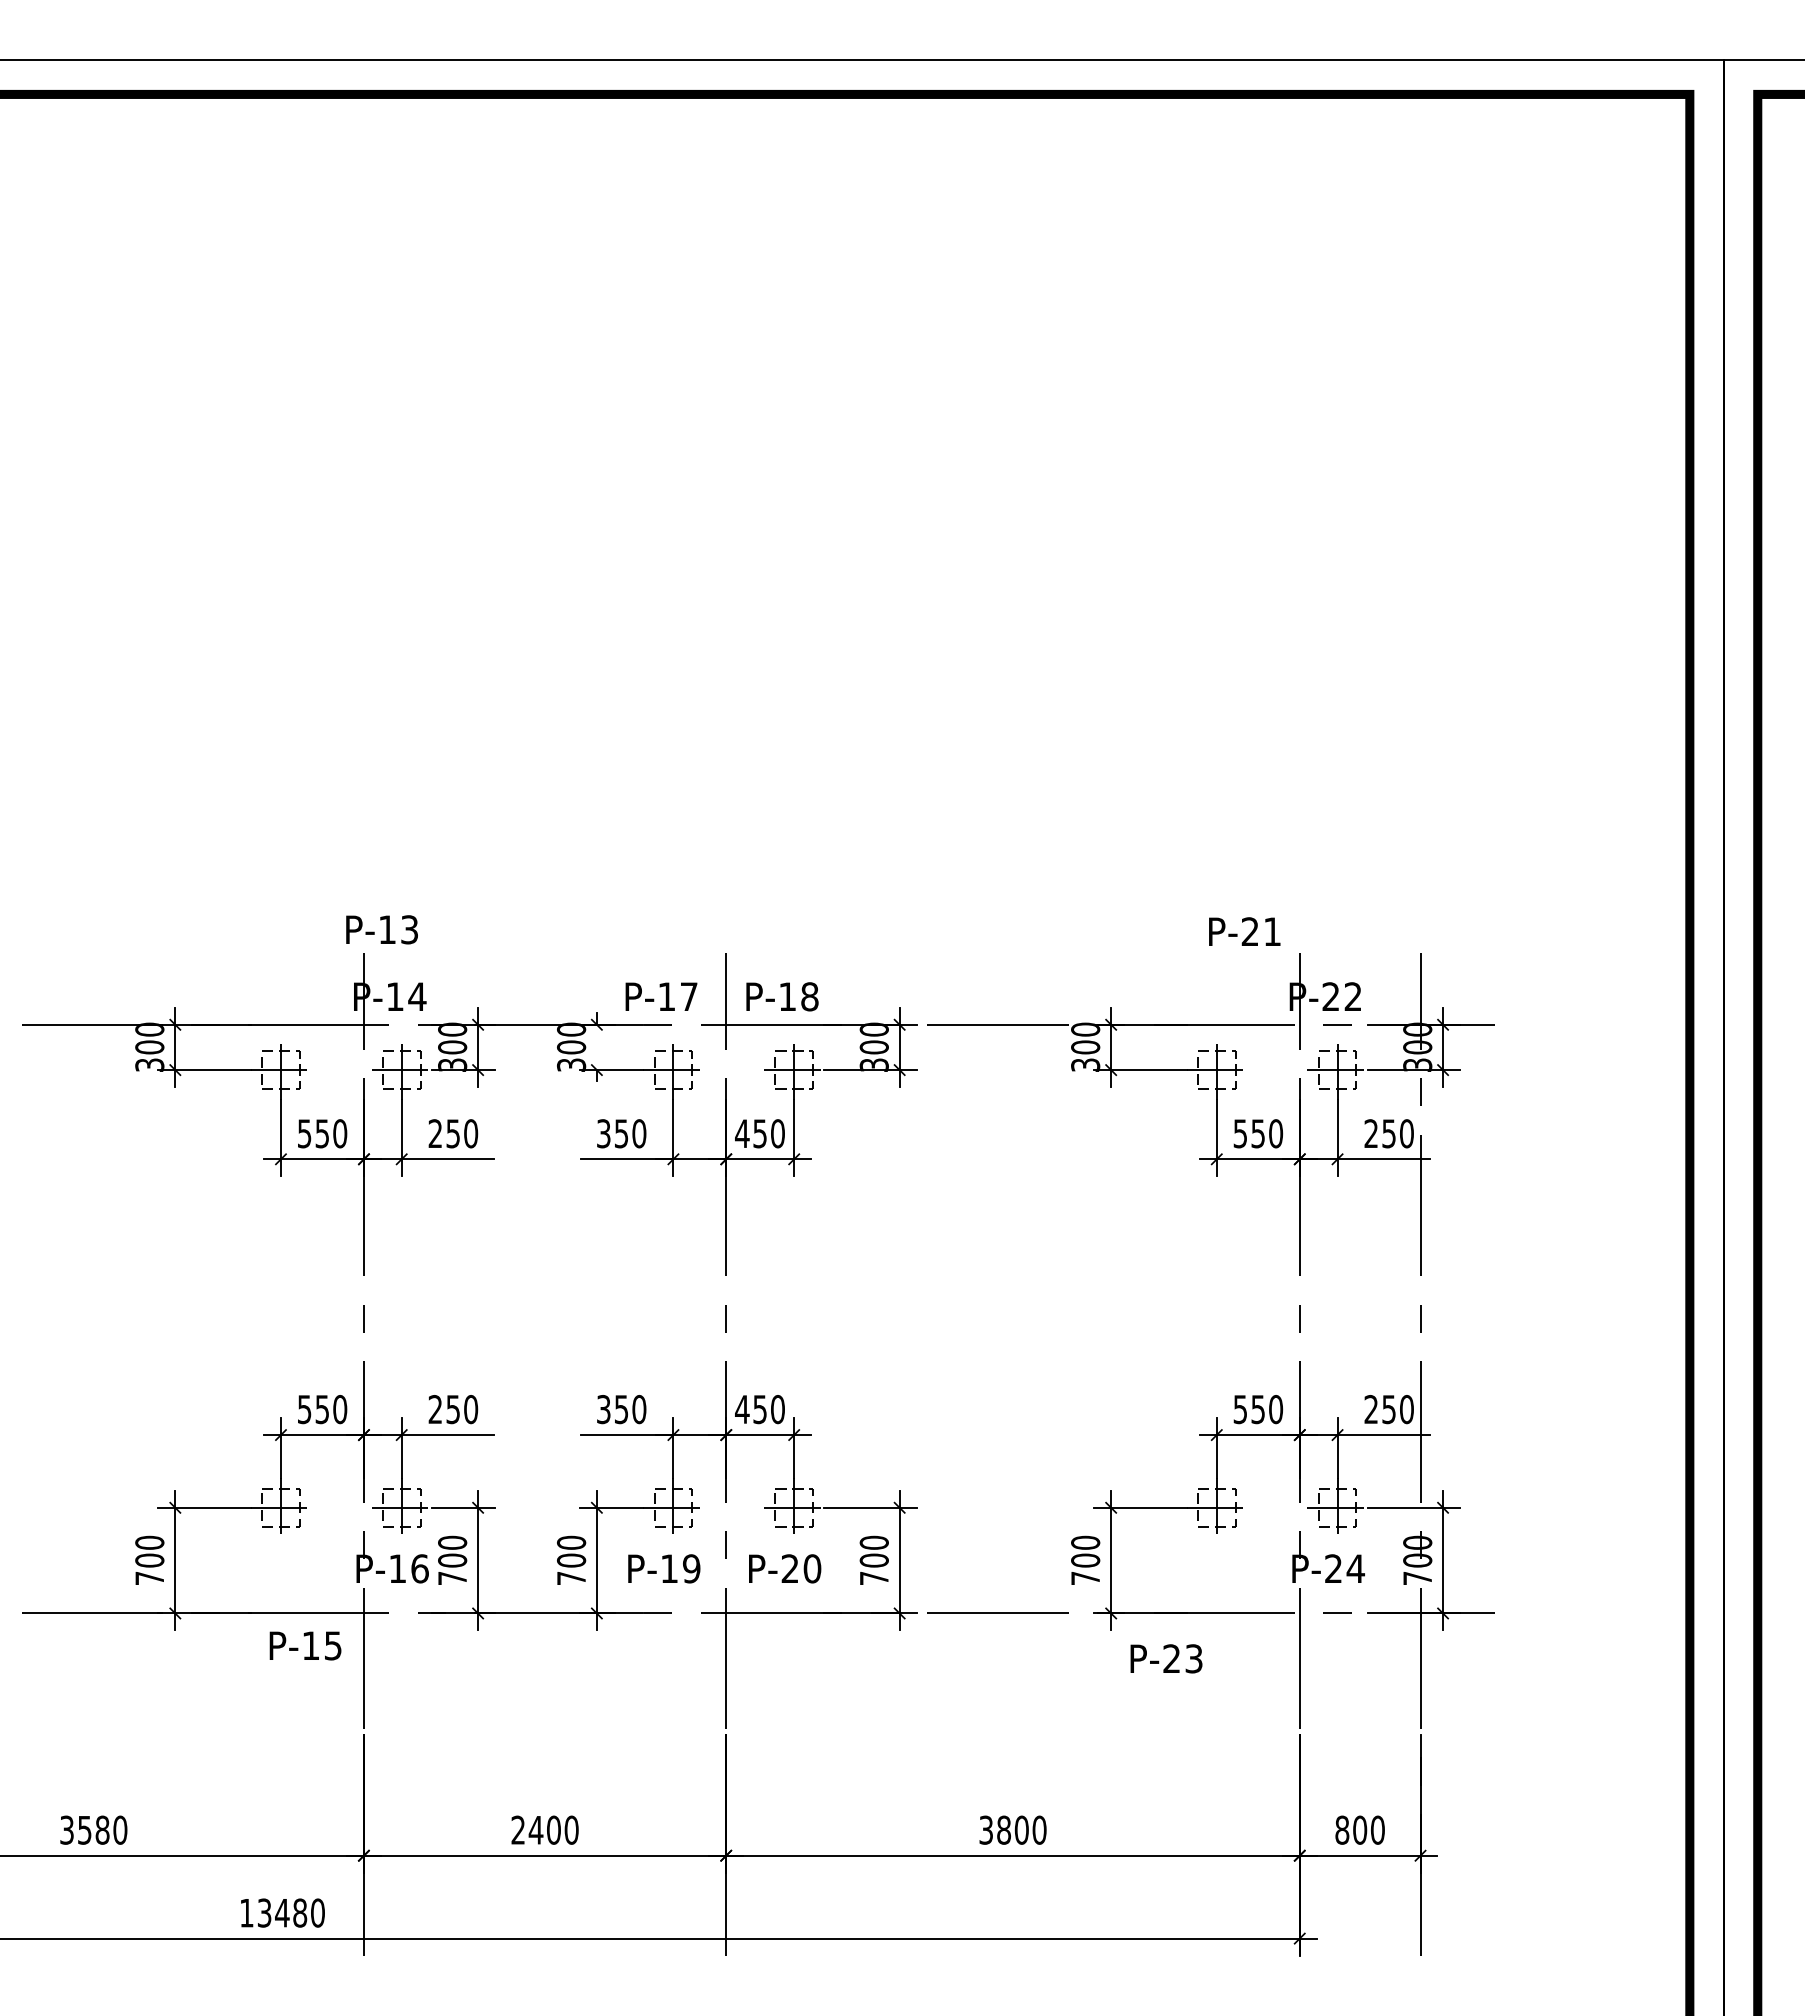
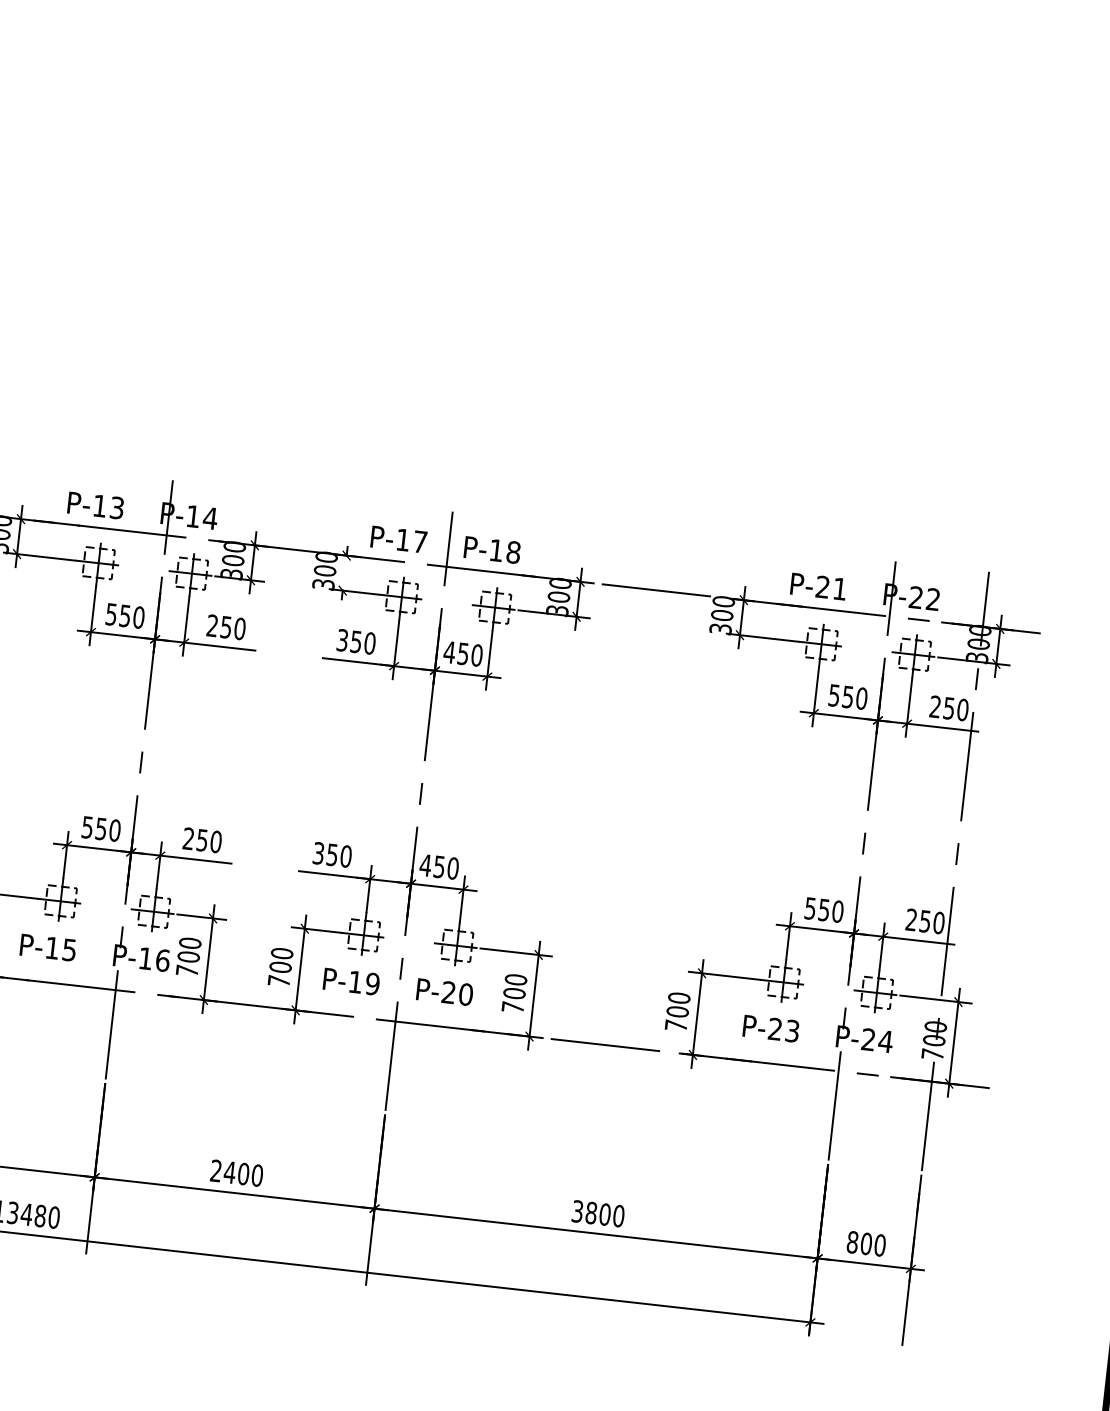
text: (381, 929) -> (95, 505), moved
text: (1244, 931) -> (818, 586), moved
text: (305, 1645) -> (48, 947), moved
text: (1166, 1658) -> (771, 1028), moved

